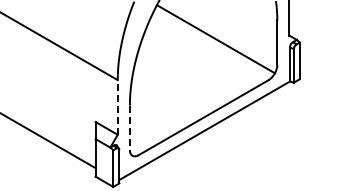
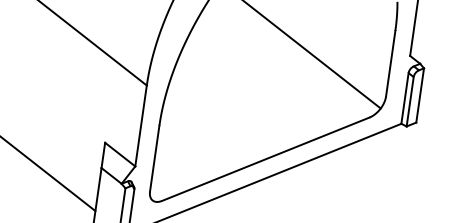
line: (117, 106) -> (140, 124), dashed -> solid
line: (129, 128) -> (153, 159), dashed -> solid

